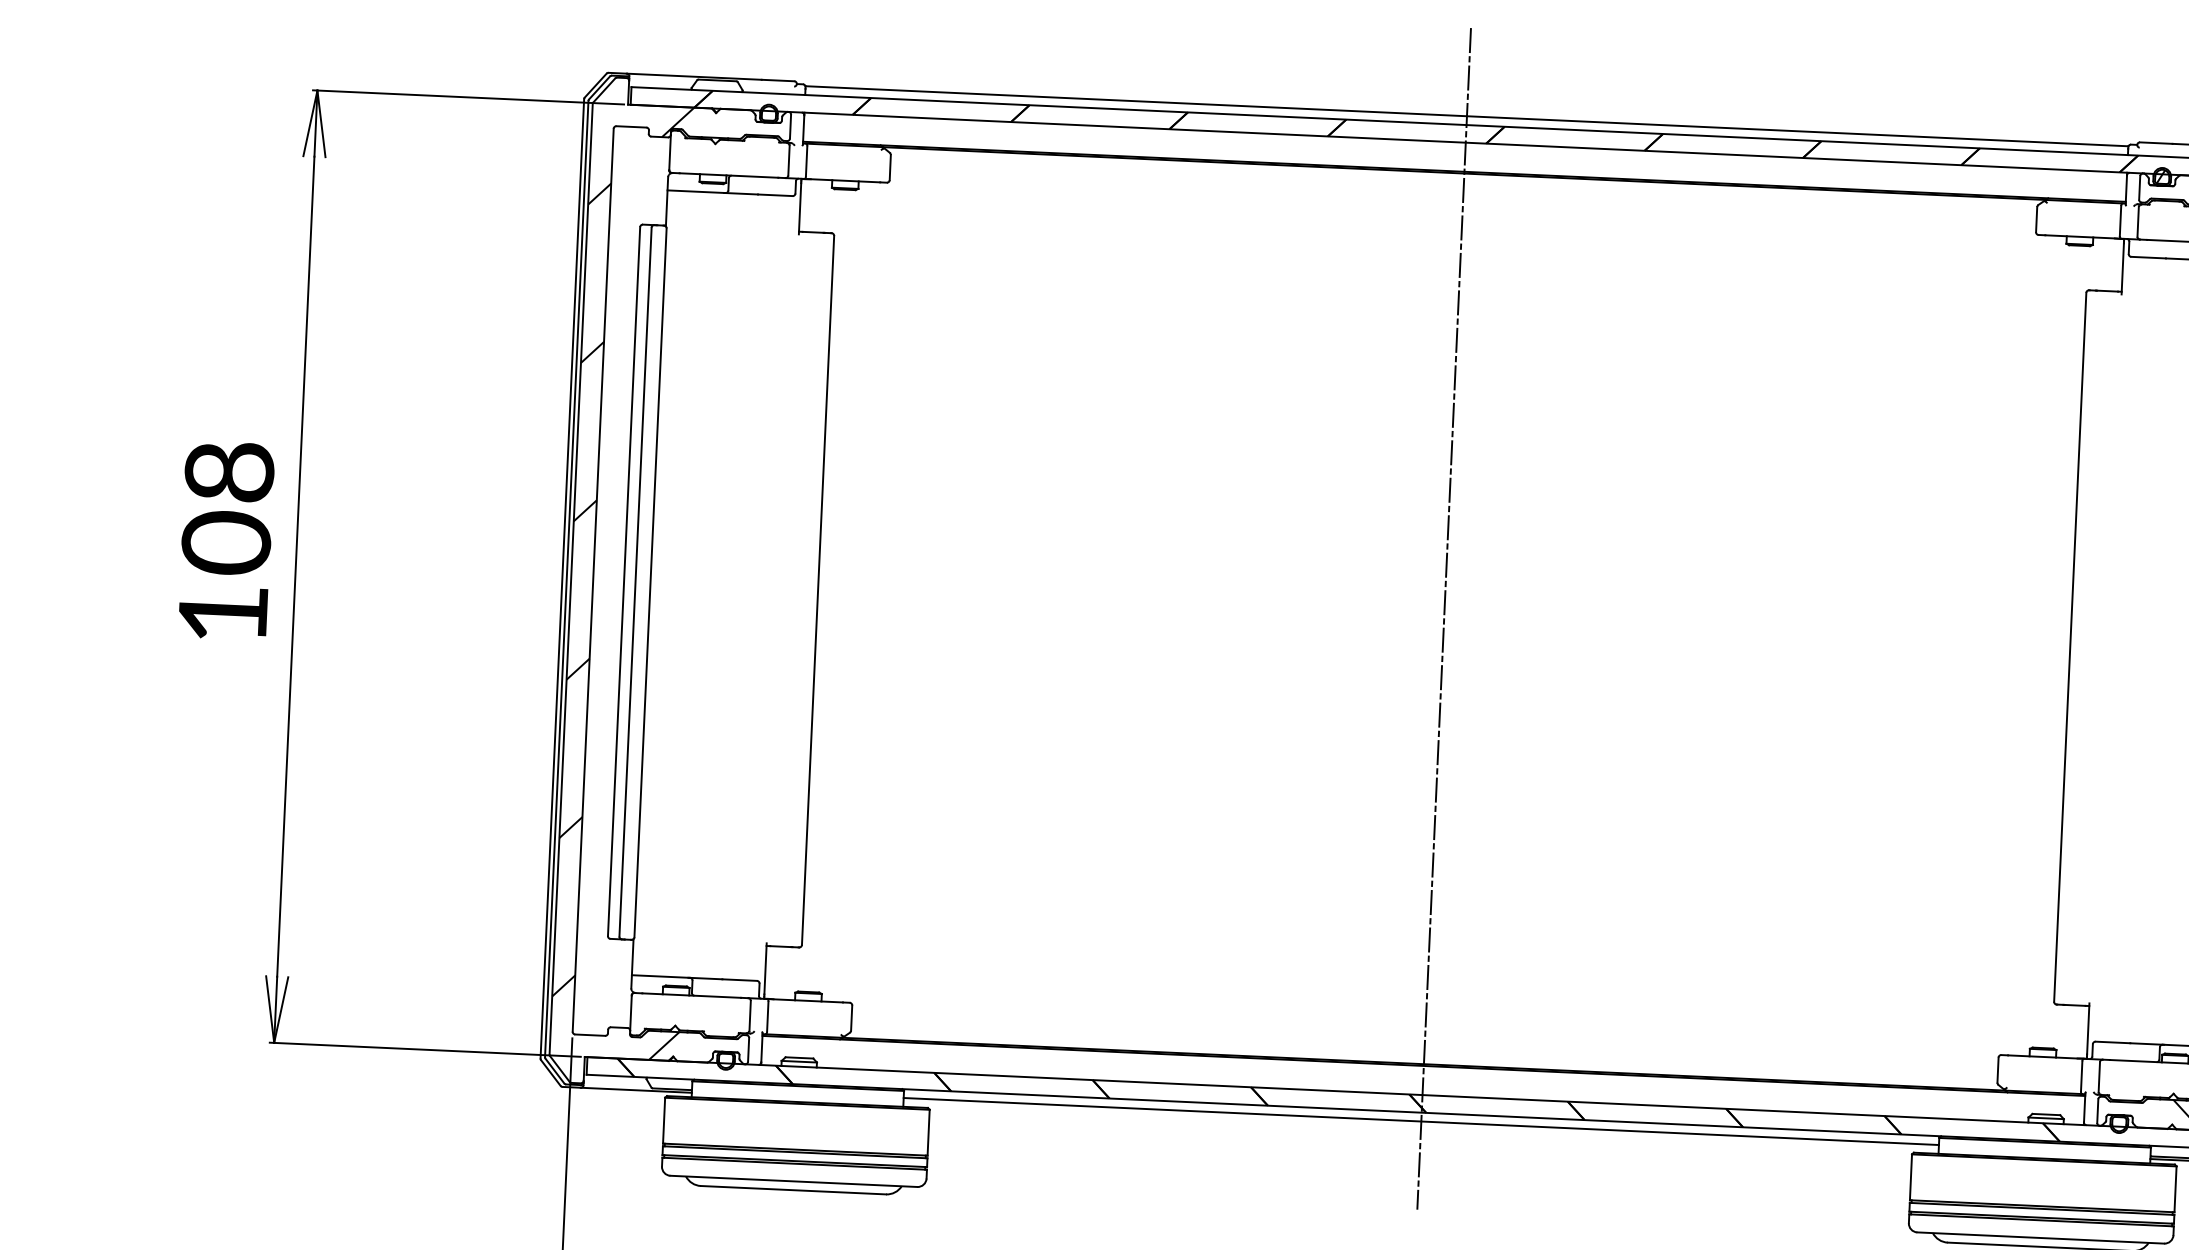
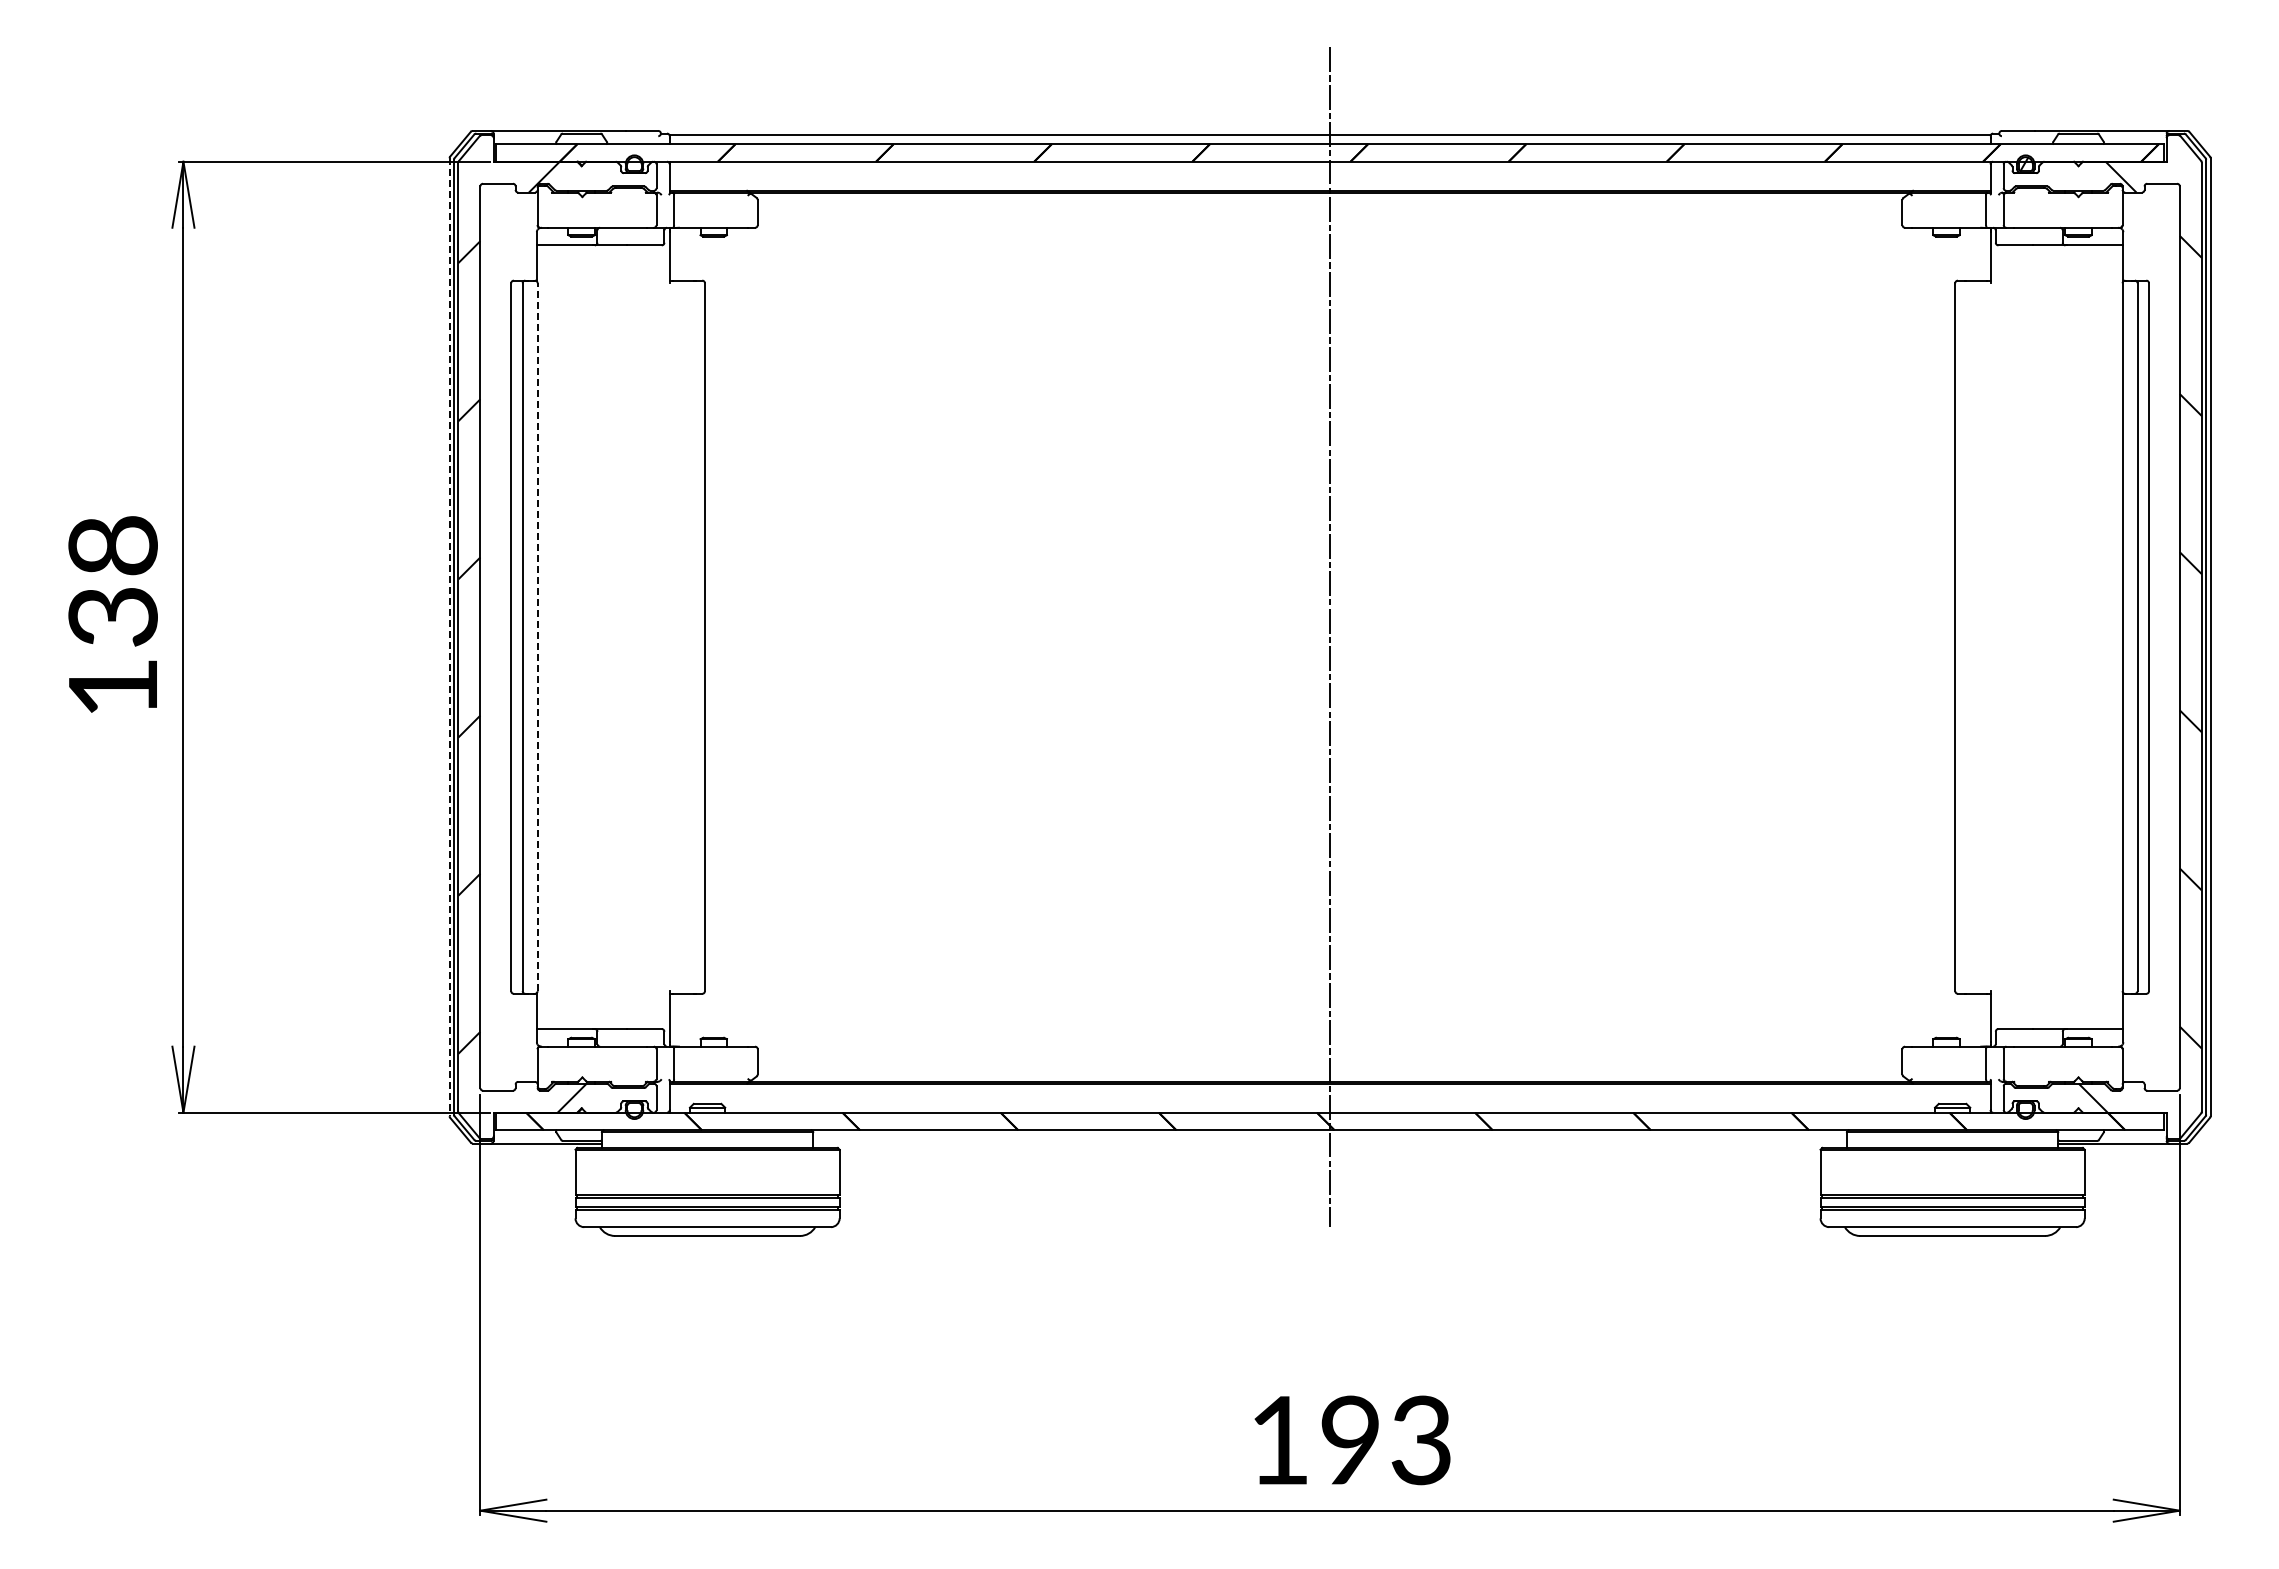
text: (225, 542) -> (112, 616), 108 -> 138
line: (562, 579) -> (449, 637), solid -> dashed
line: (650, 583) -> (537, 637), solid -> dashed
line: (1420, 1121) -> (1329, 1139), removed

